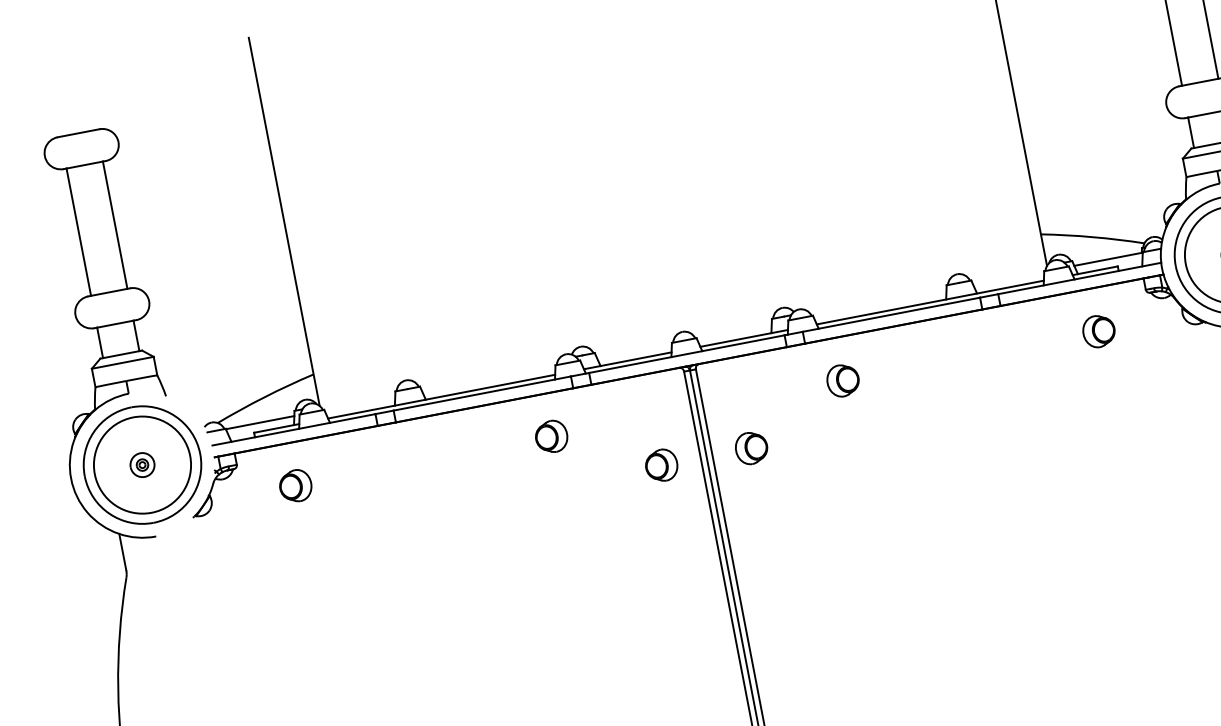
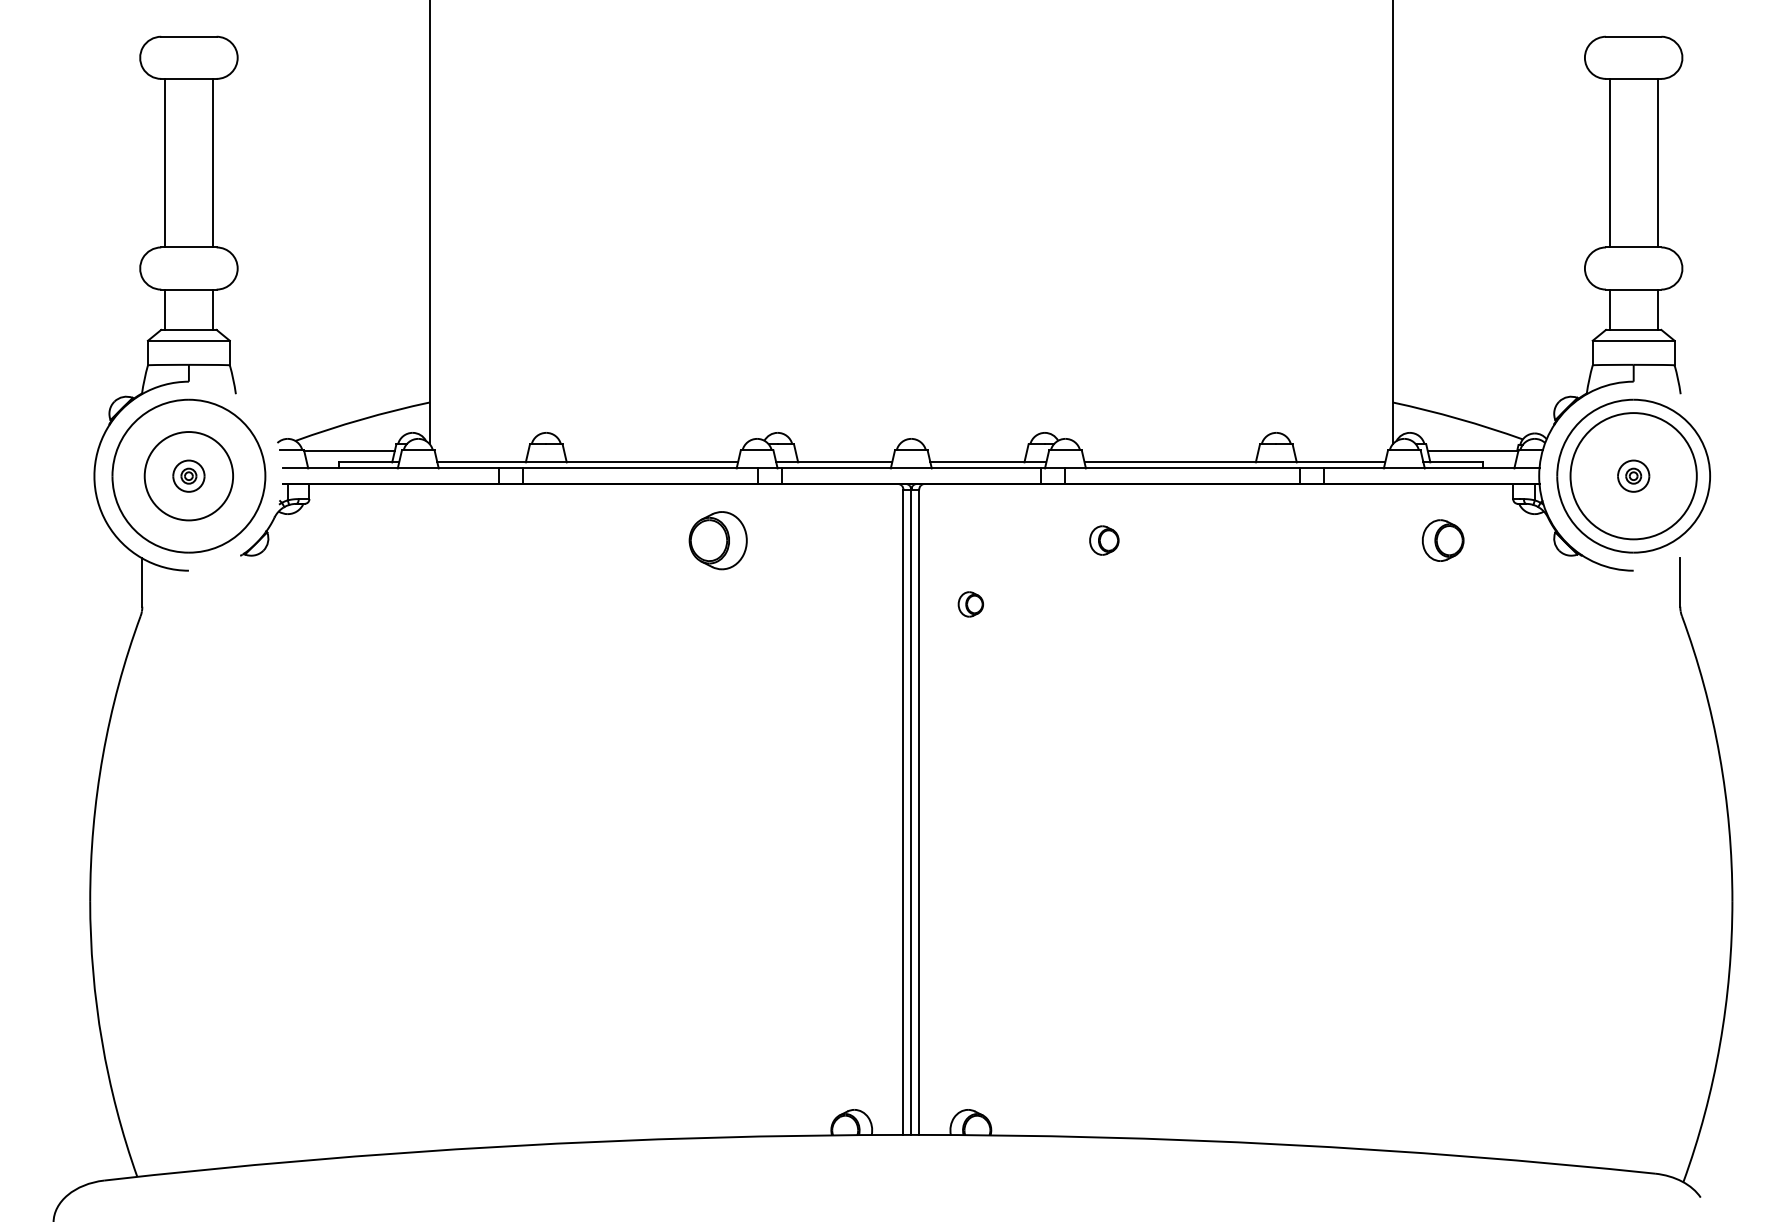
part: (843, 380) -> (1104, 540), size x0.7
part: (551, 436) -> (718, 540), size x1.4
part: (751, 448) -> (970, 604), size x0.6
circle: (142, 465) -> (188, 476), size x0.7
part: (661, 465) -> (851, 604), removed
part: (295, 485) -> (379, 540), removed

